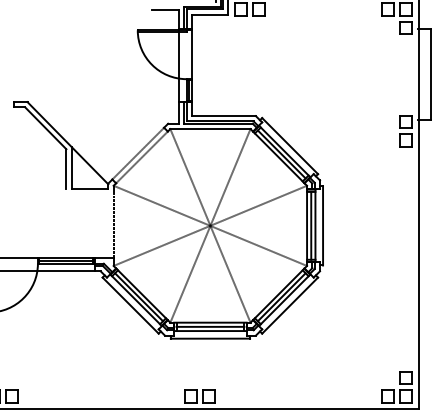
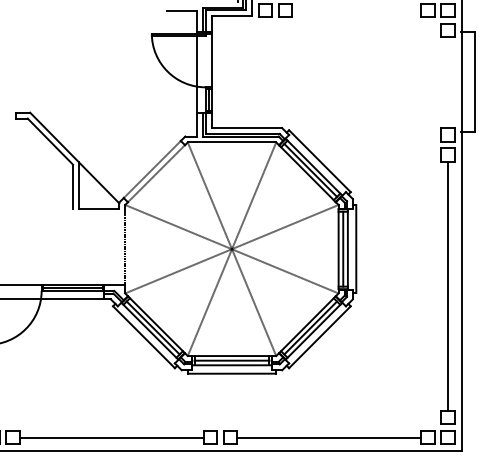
line: (406, 258) -> (448, 285), added
line: (101, 396) -> (111, 437), added
line: (298, 396) -> (329, 437), added

